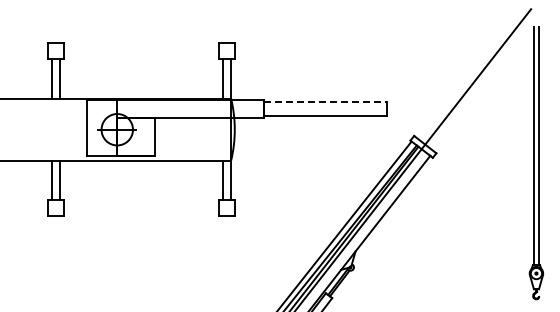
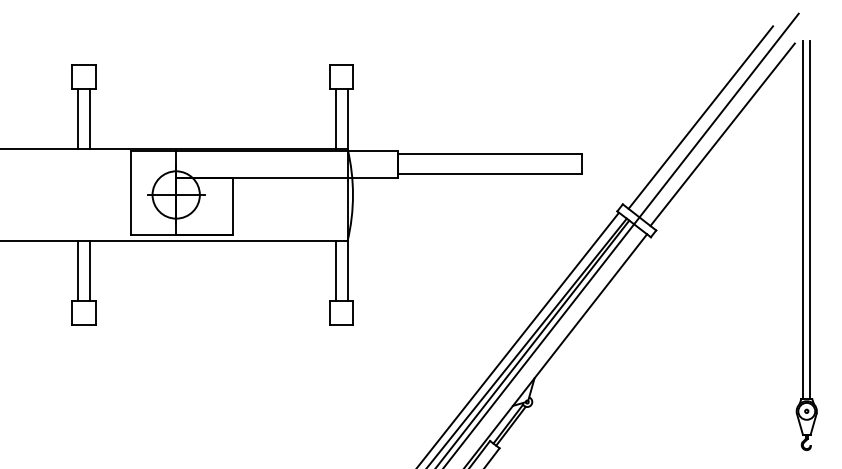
line: (466, 77) -> (701, 116), added
line: (480, 89) -> (722, 134), added
line: (326, 102) -> (490, 154), dashed -> solid

